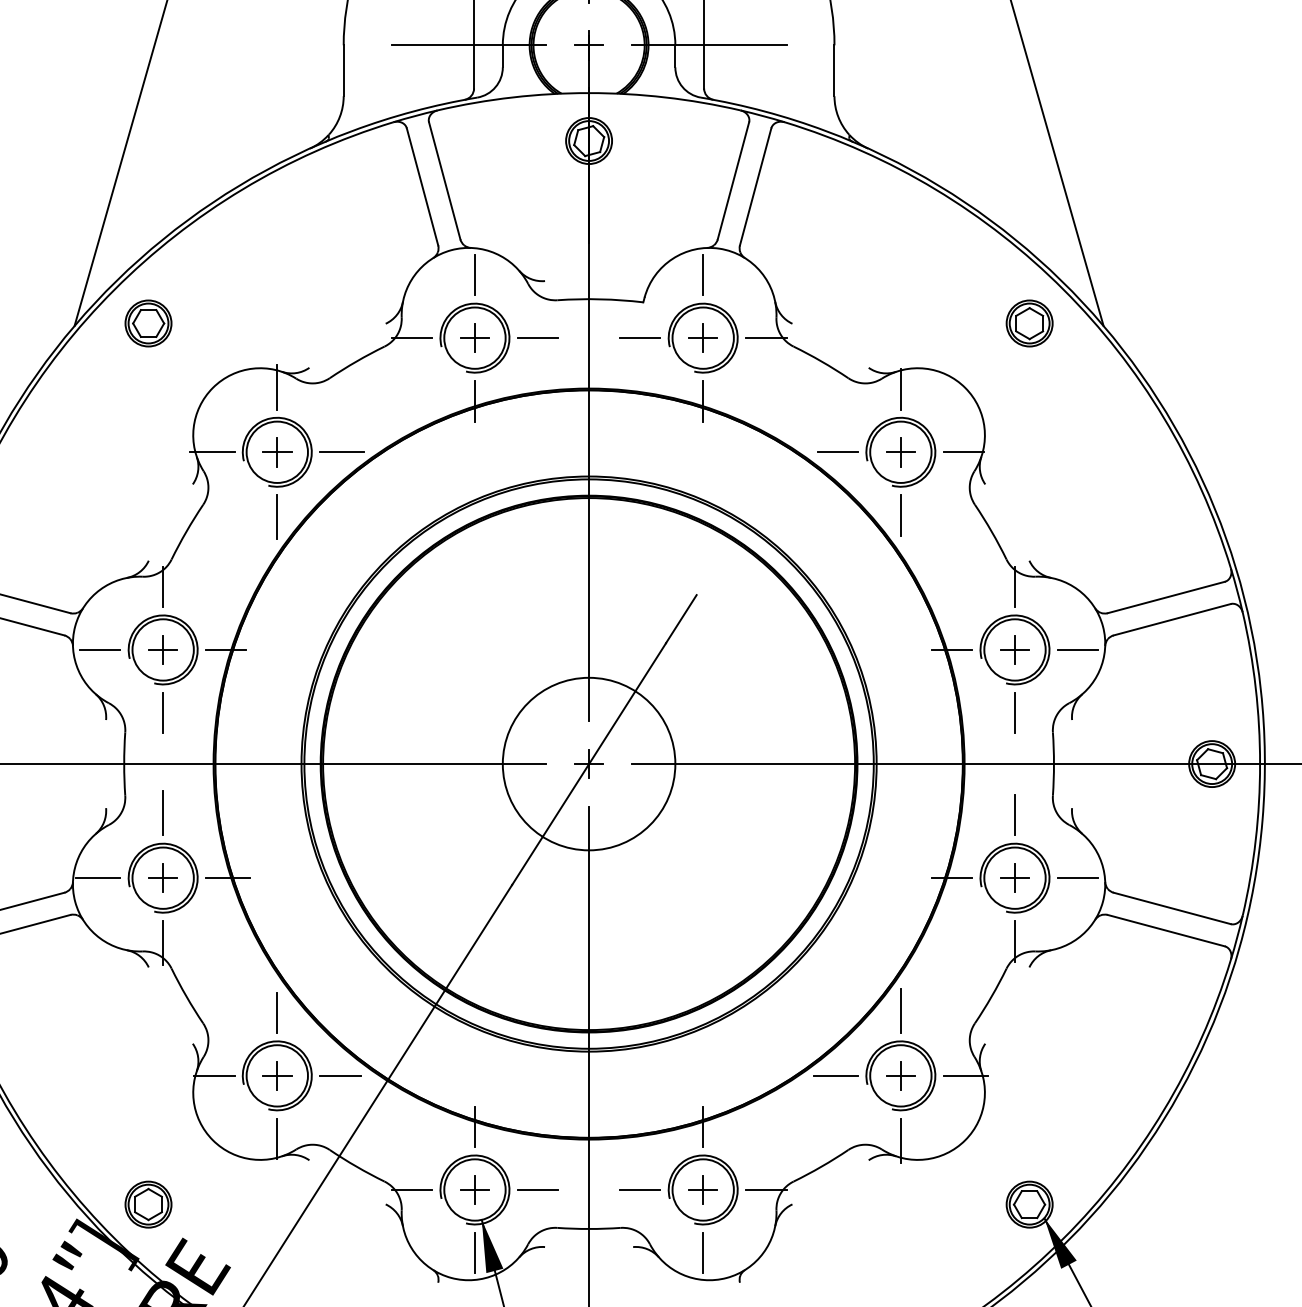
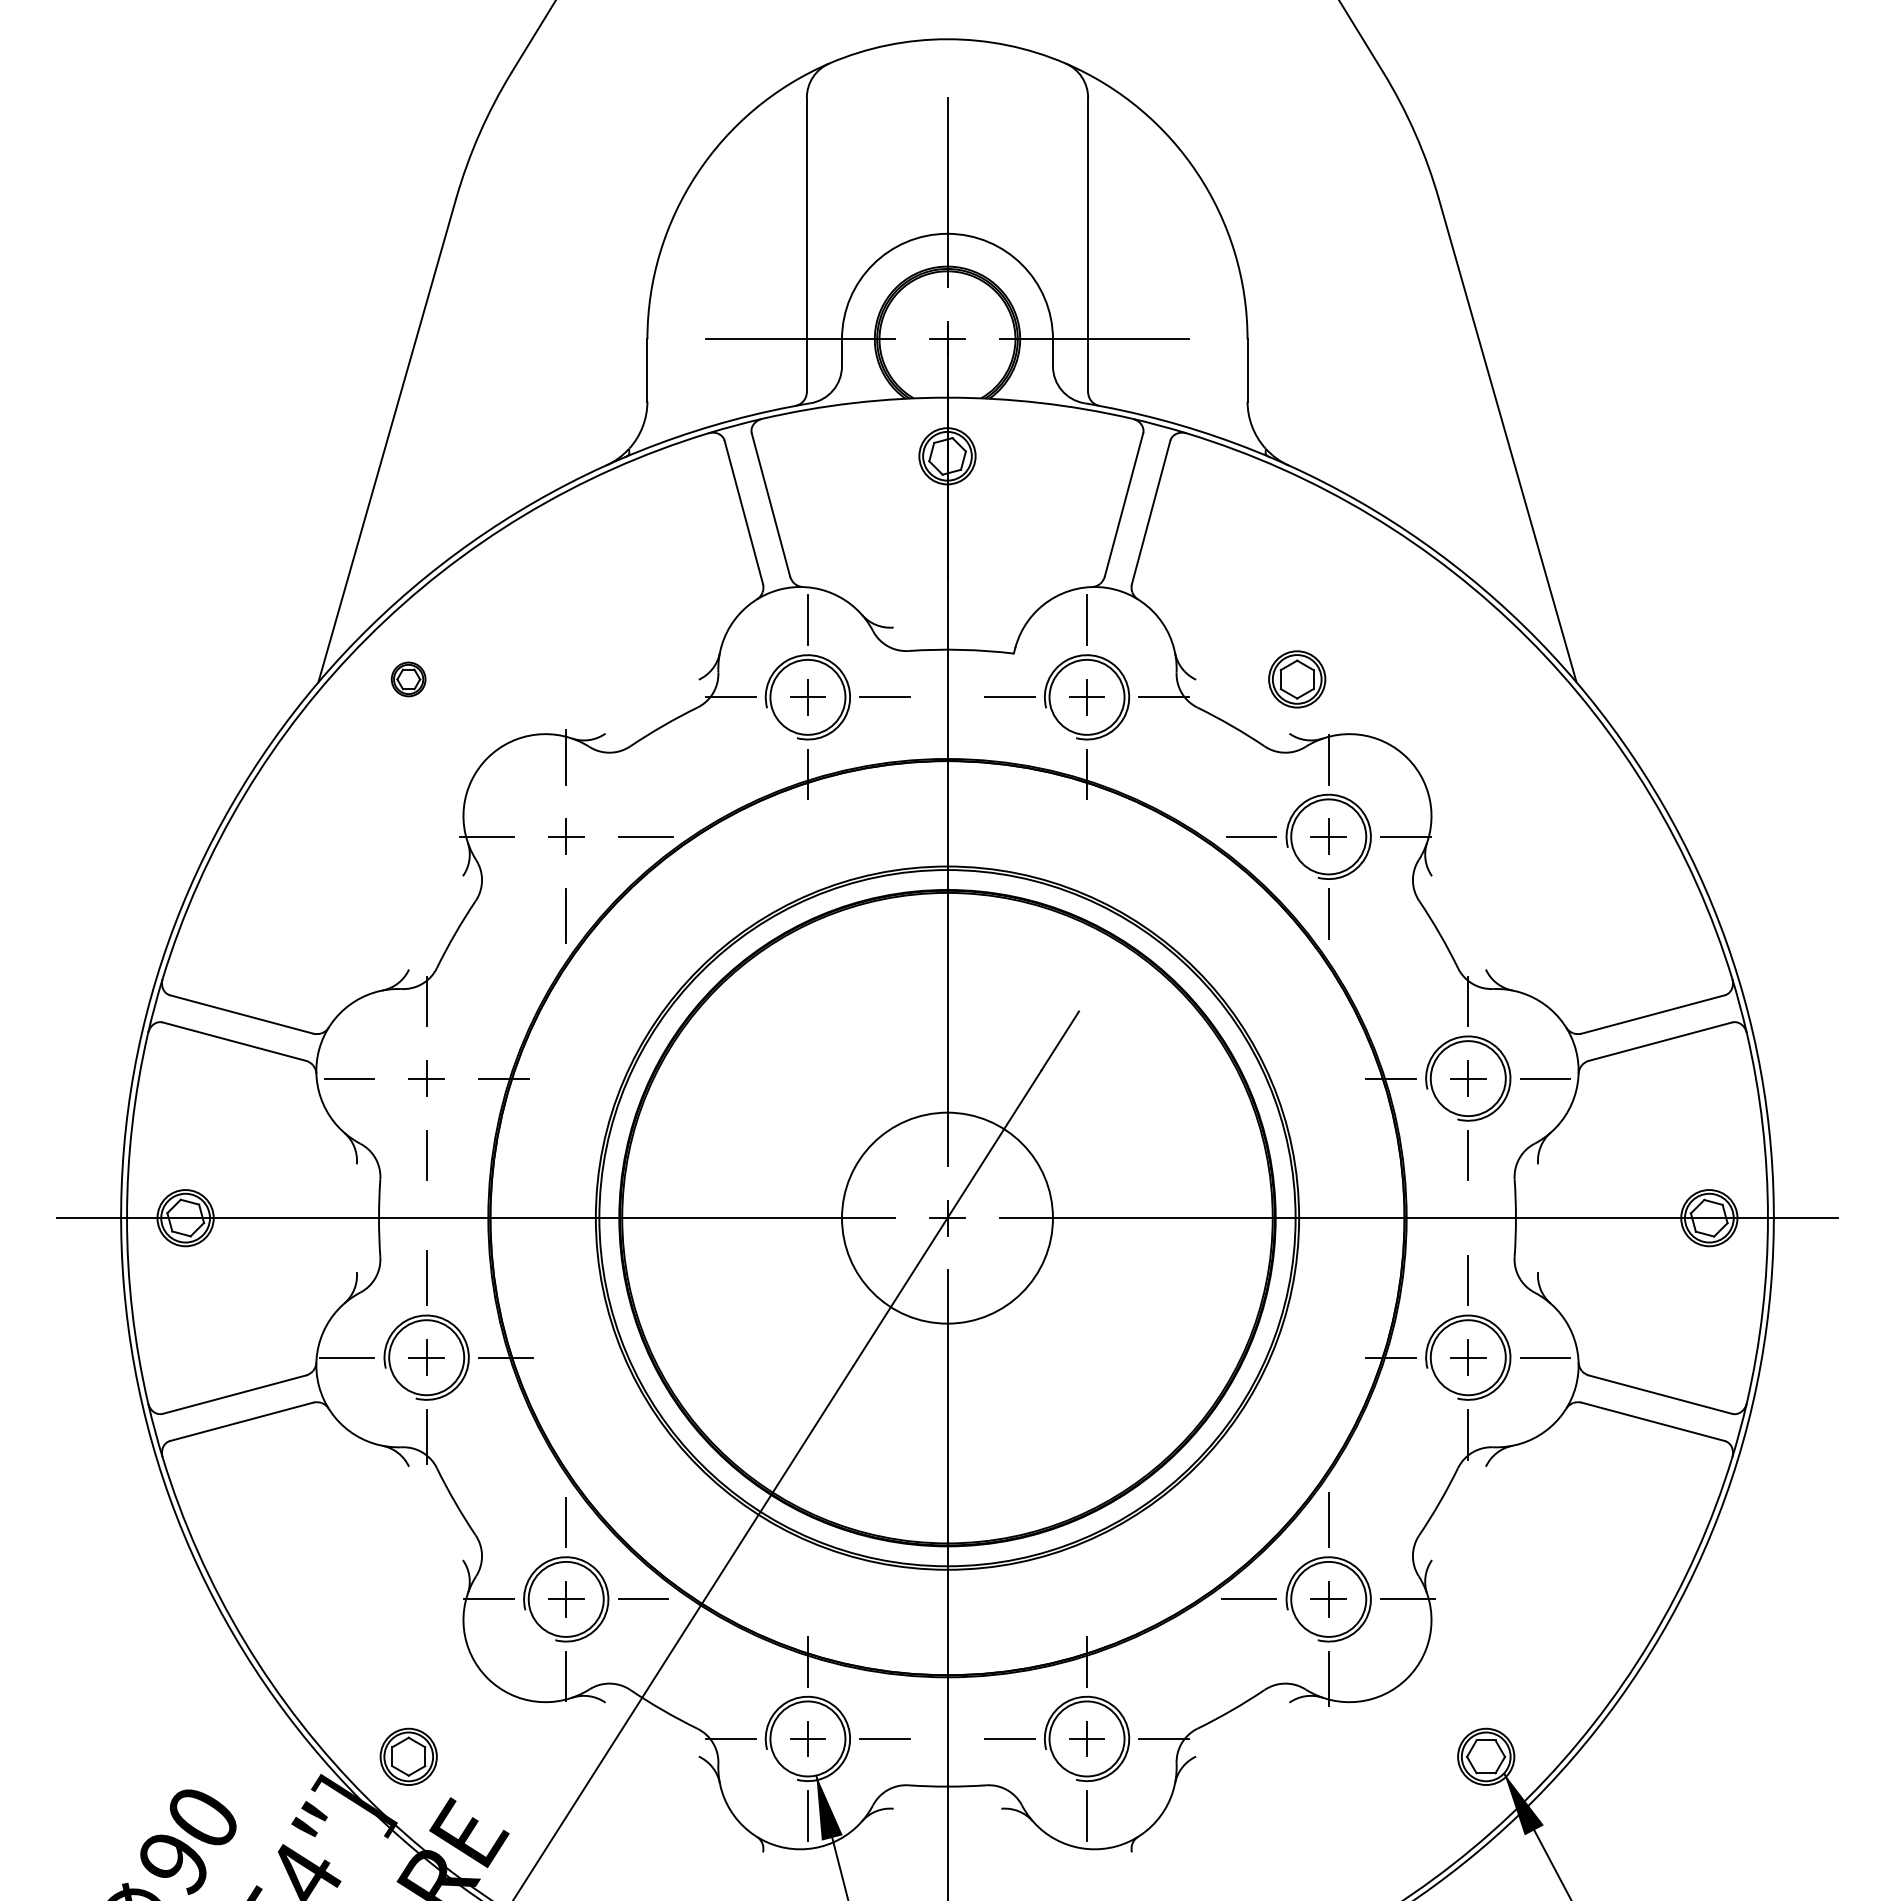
part: (148, 323) -> (408, 679), size x0.6
part: (1029, 323) -> (1297, 679), moved
part: (277, 451) -> (566, 836), removed
part: (163, 649) -> (426, 1078), removed

